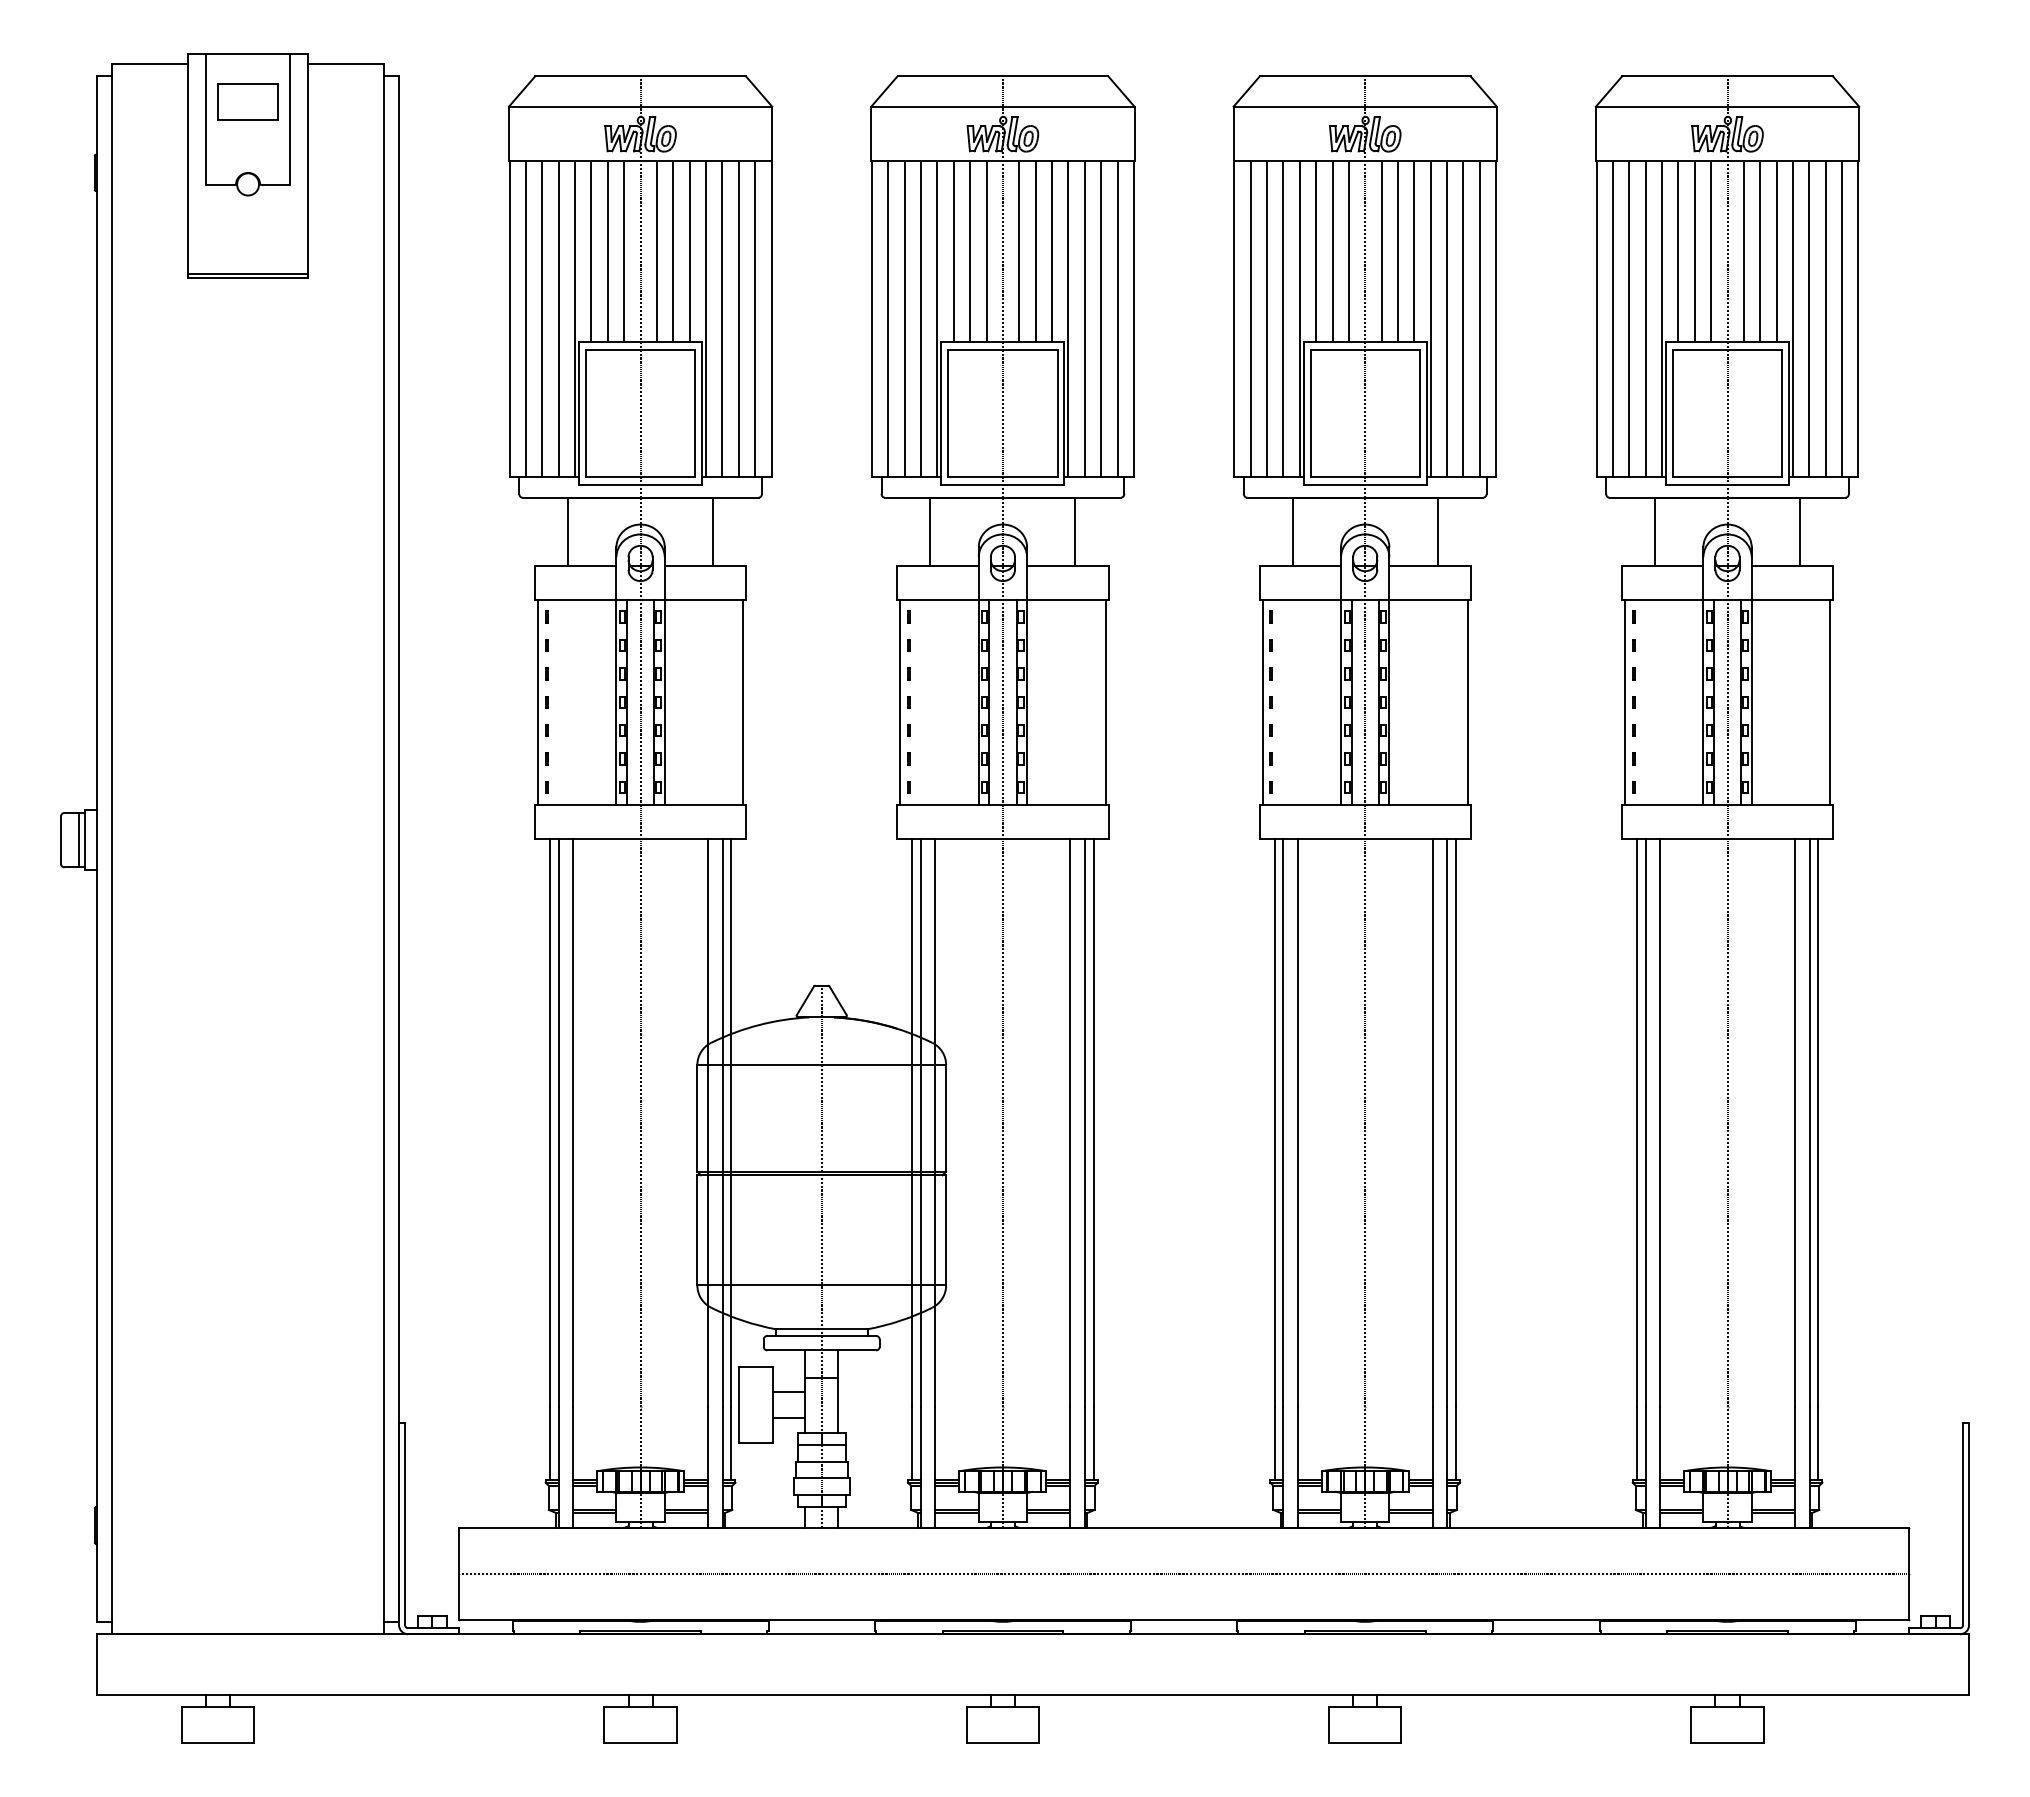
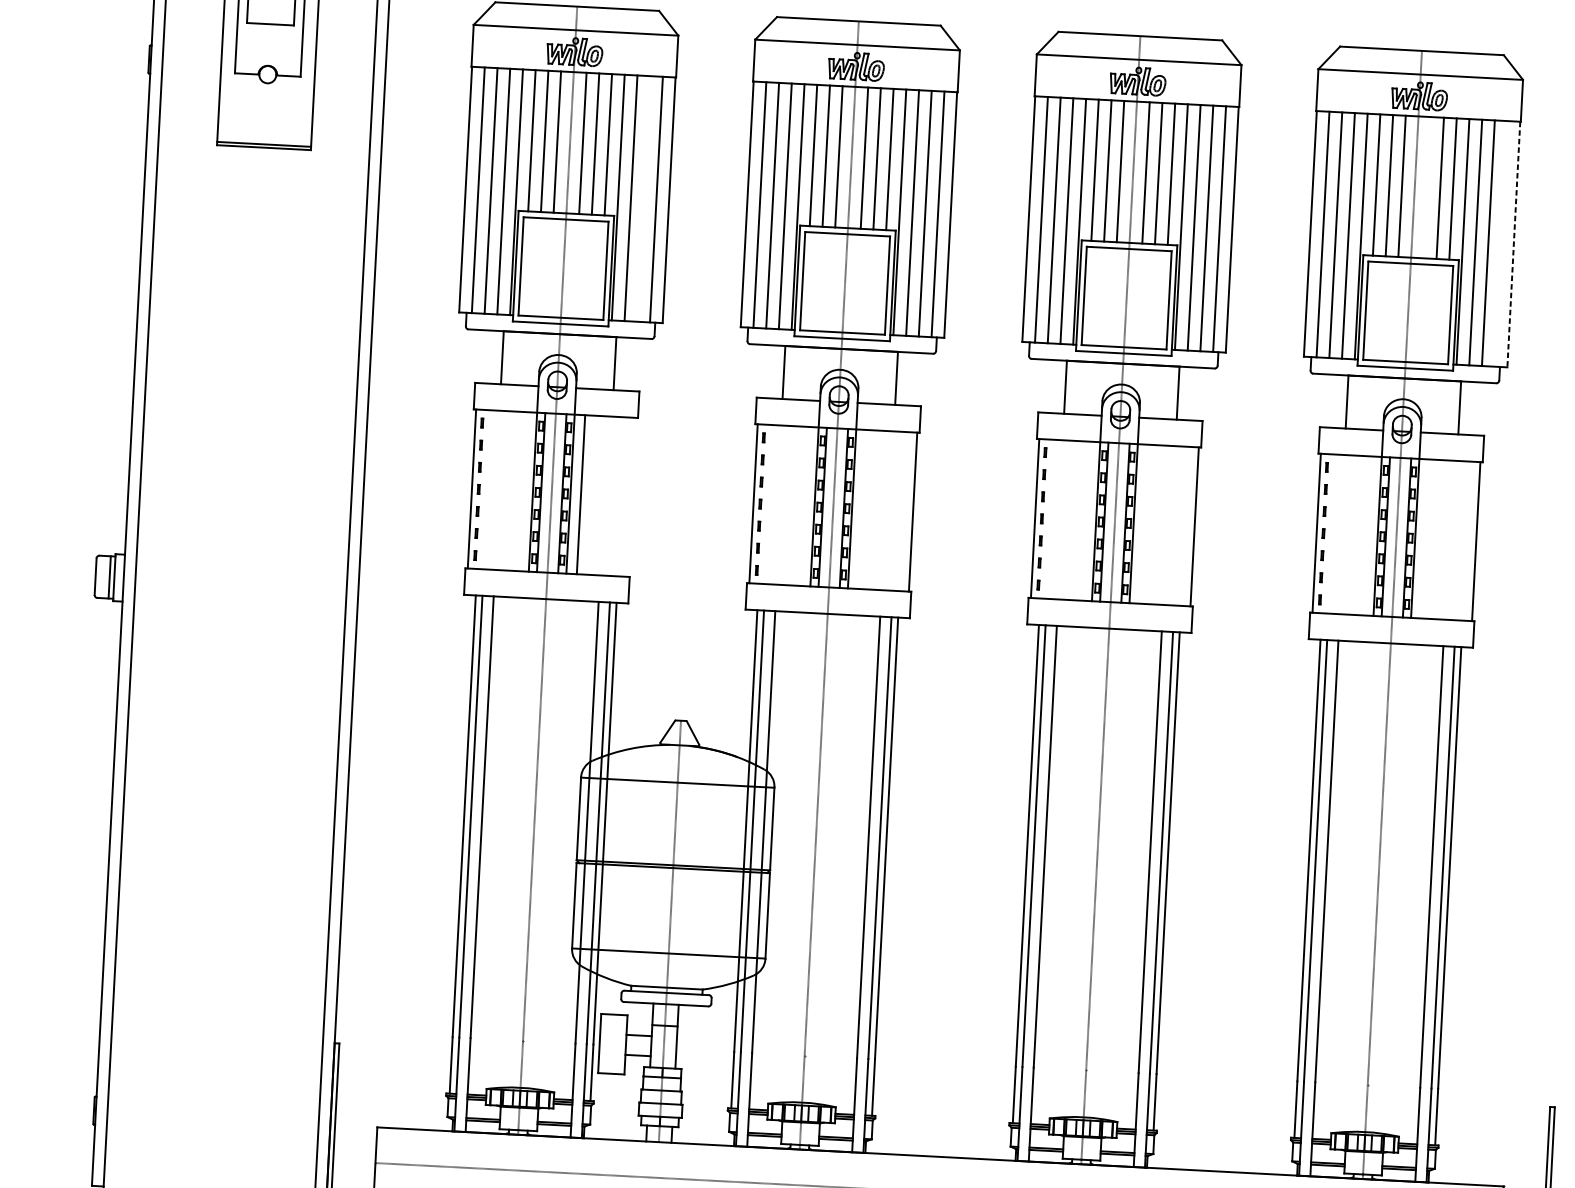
line: (1743, 251) -> (1427, 187), removed
line: (738, 318) -> (643, 198), removed
line: (1842, 318) -> (1501, 243), removed
line: (1858, 319) -> (1513, 245), solid -> dashed
line: (743, 702) -> (581, 494), moved

